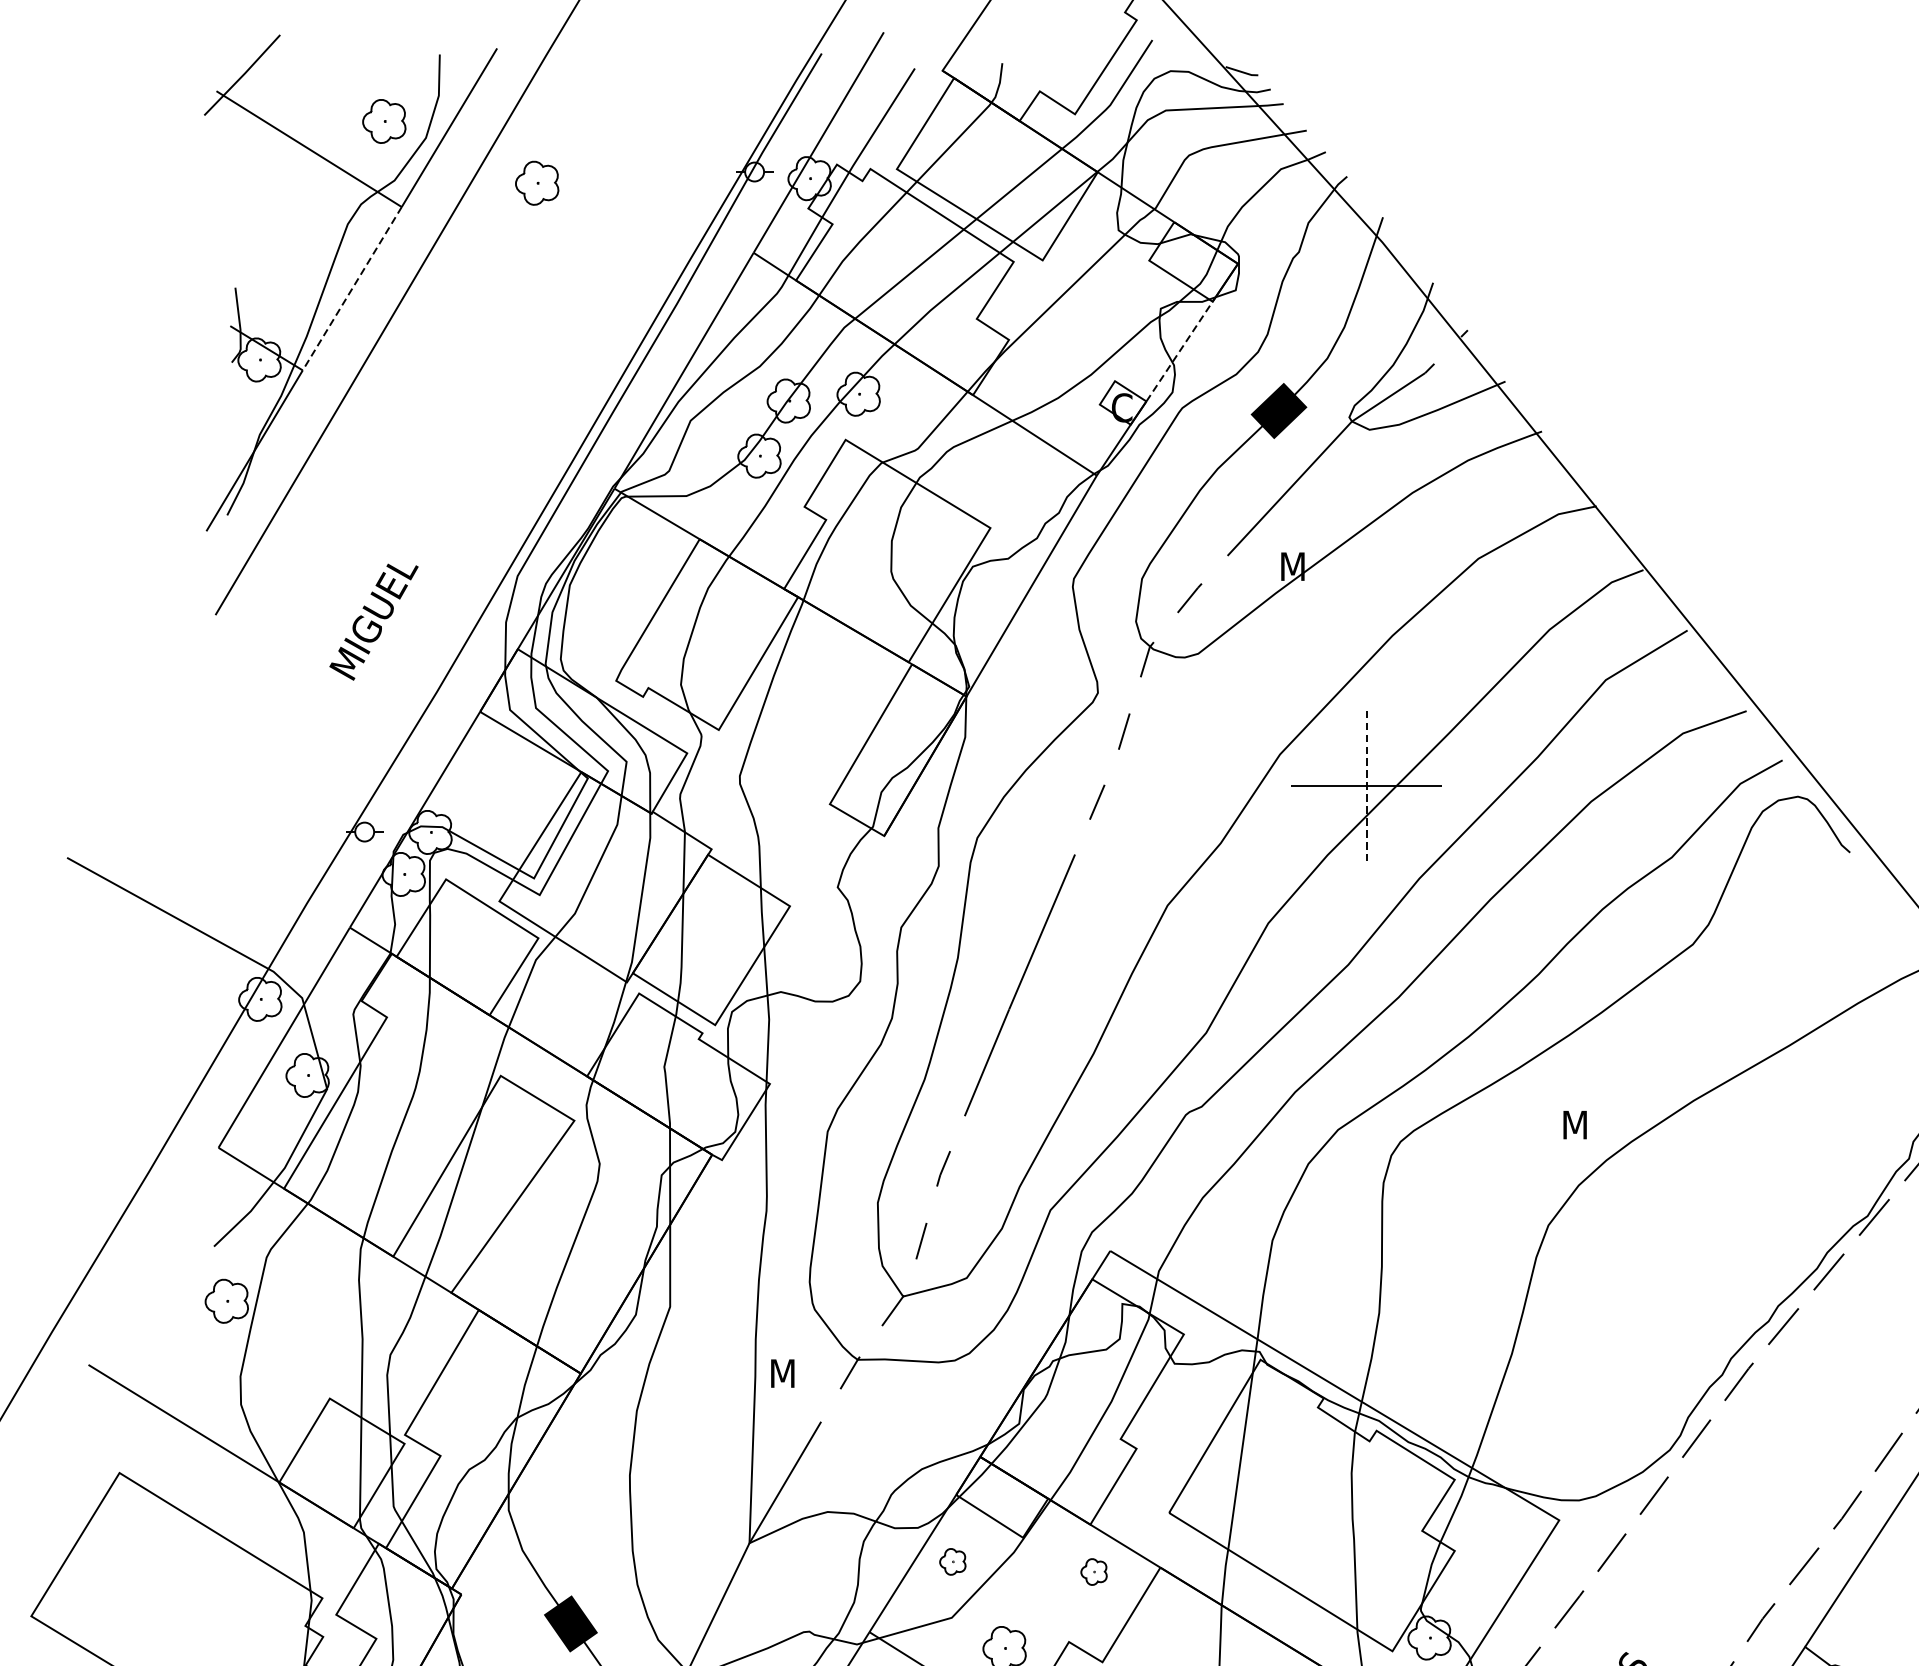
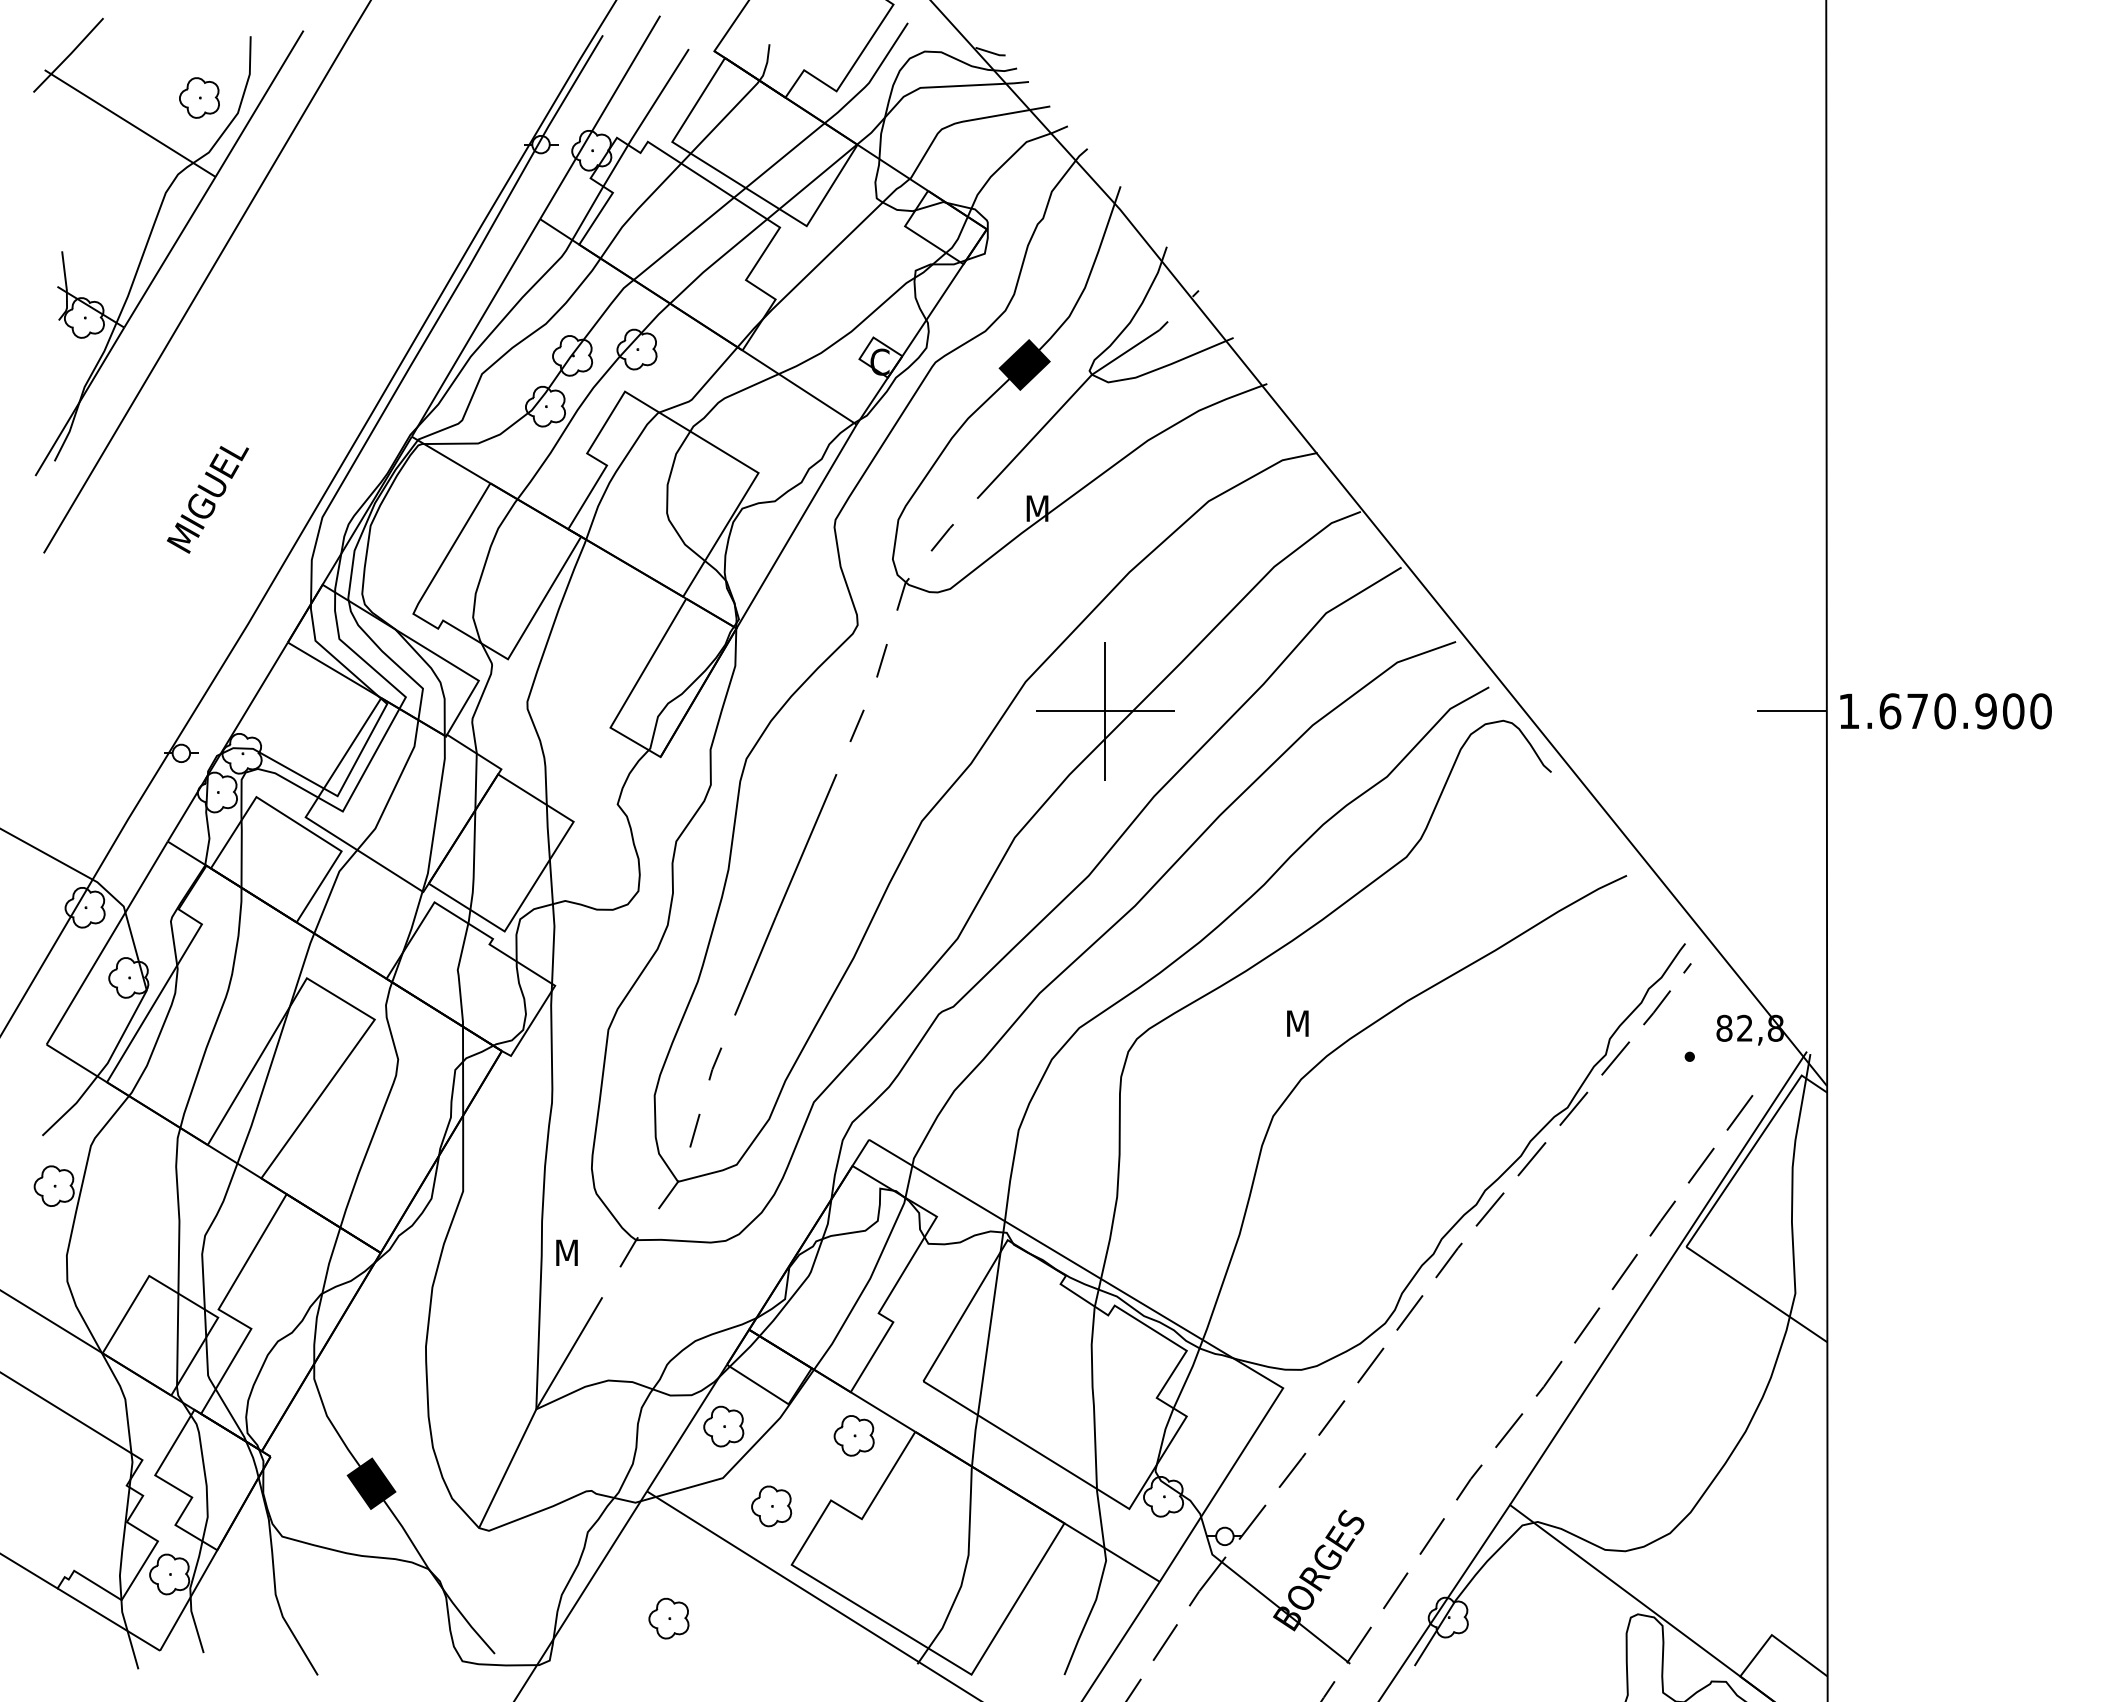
part: (537, 182) -> (340, 154), removed
line: (351, 288) -> (169, 252), dashed -> solid
line: (1180, 350) -> (933, 309), dashed -> solid
text: (373, 621) -> (207, 499), moved
line: (1366, 786) -> (1105, 711), dashed -> solid
part: (952, 1561) -> (723, 1426), size x1.67
part: (1093, 1571) -> (853, 1435), size x1.67

